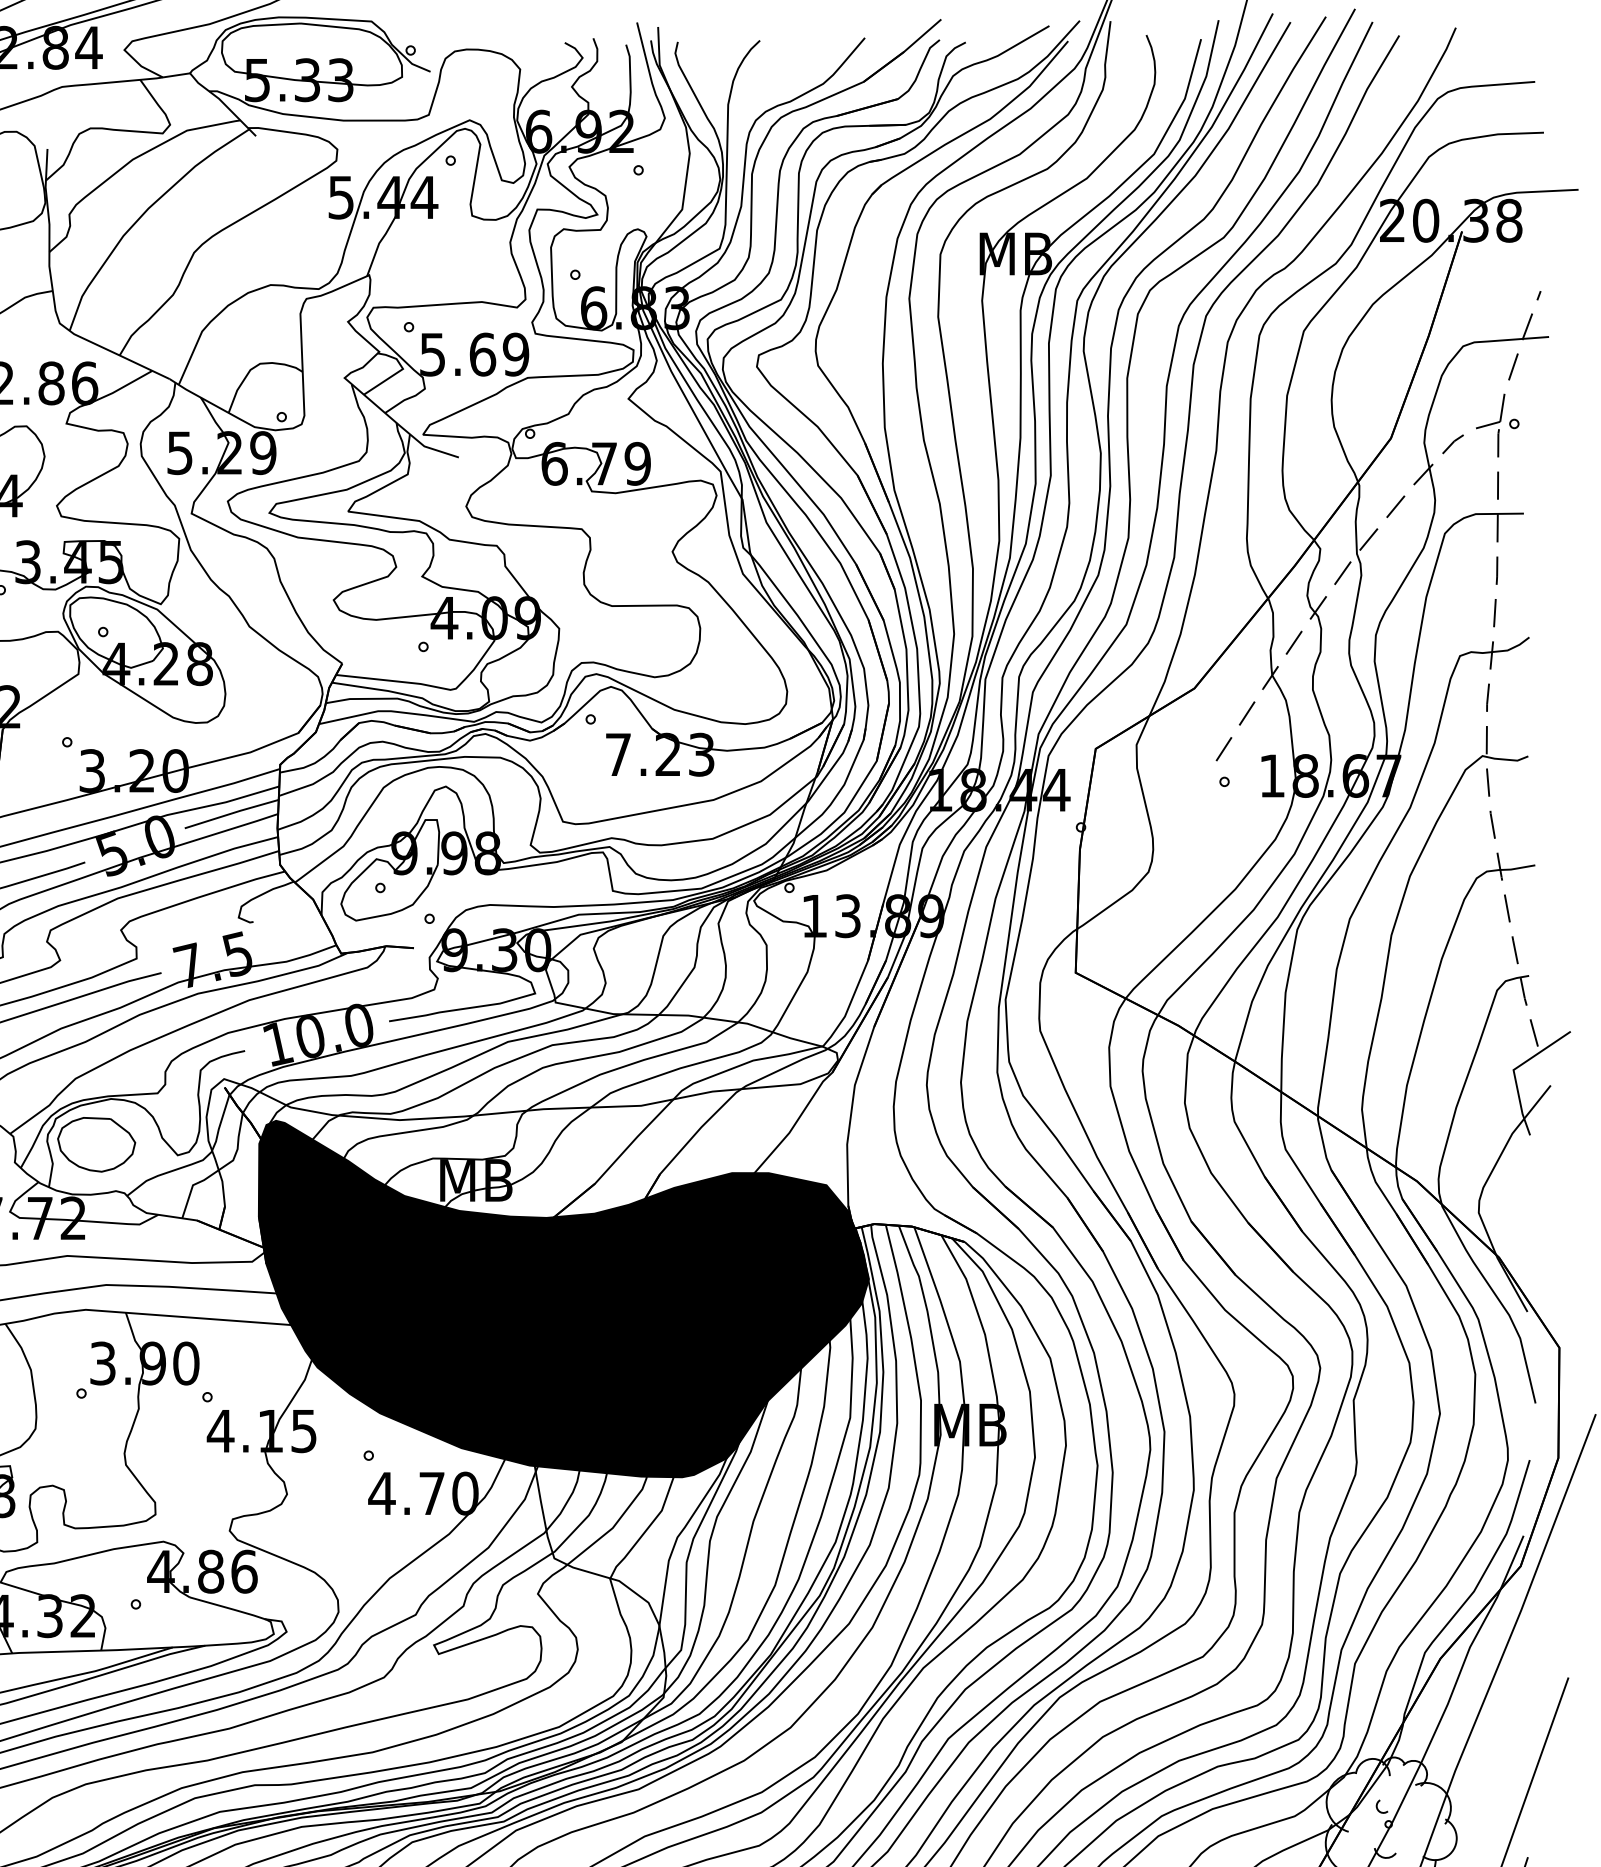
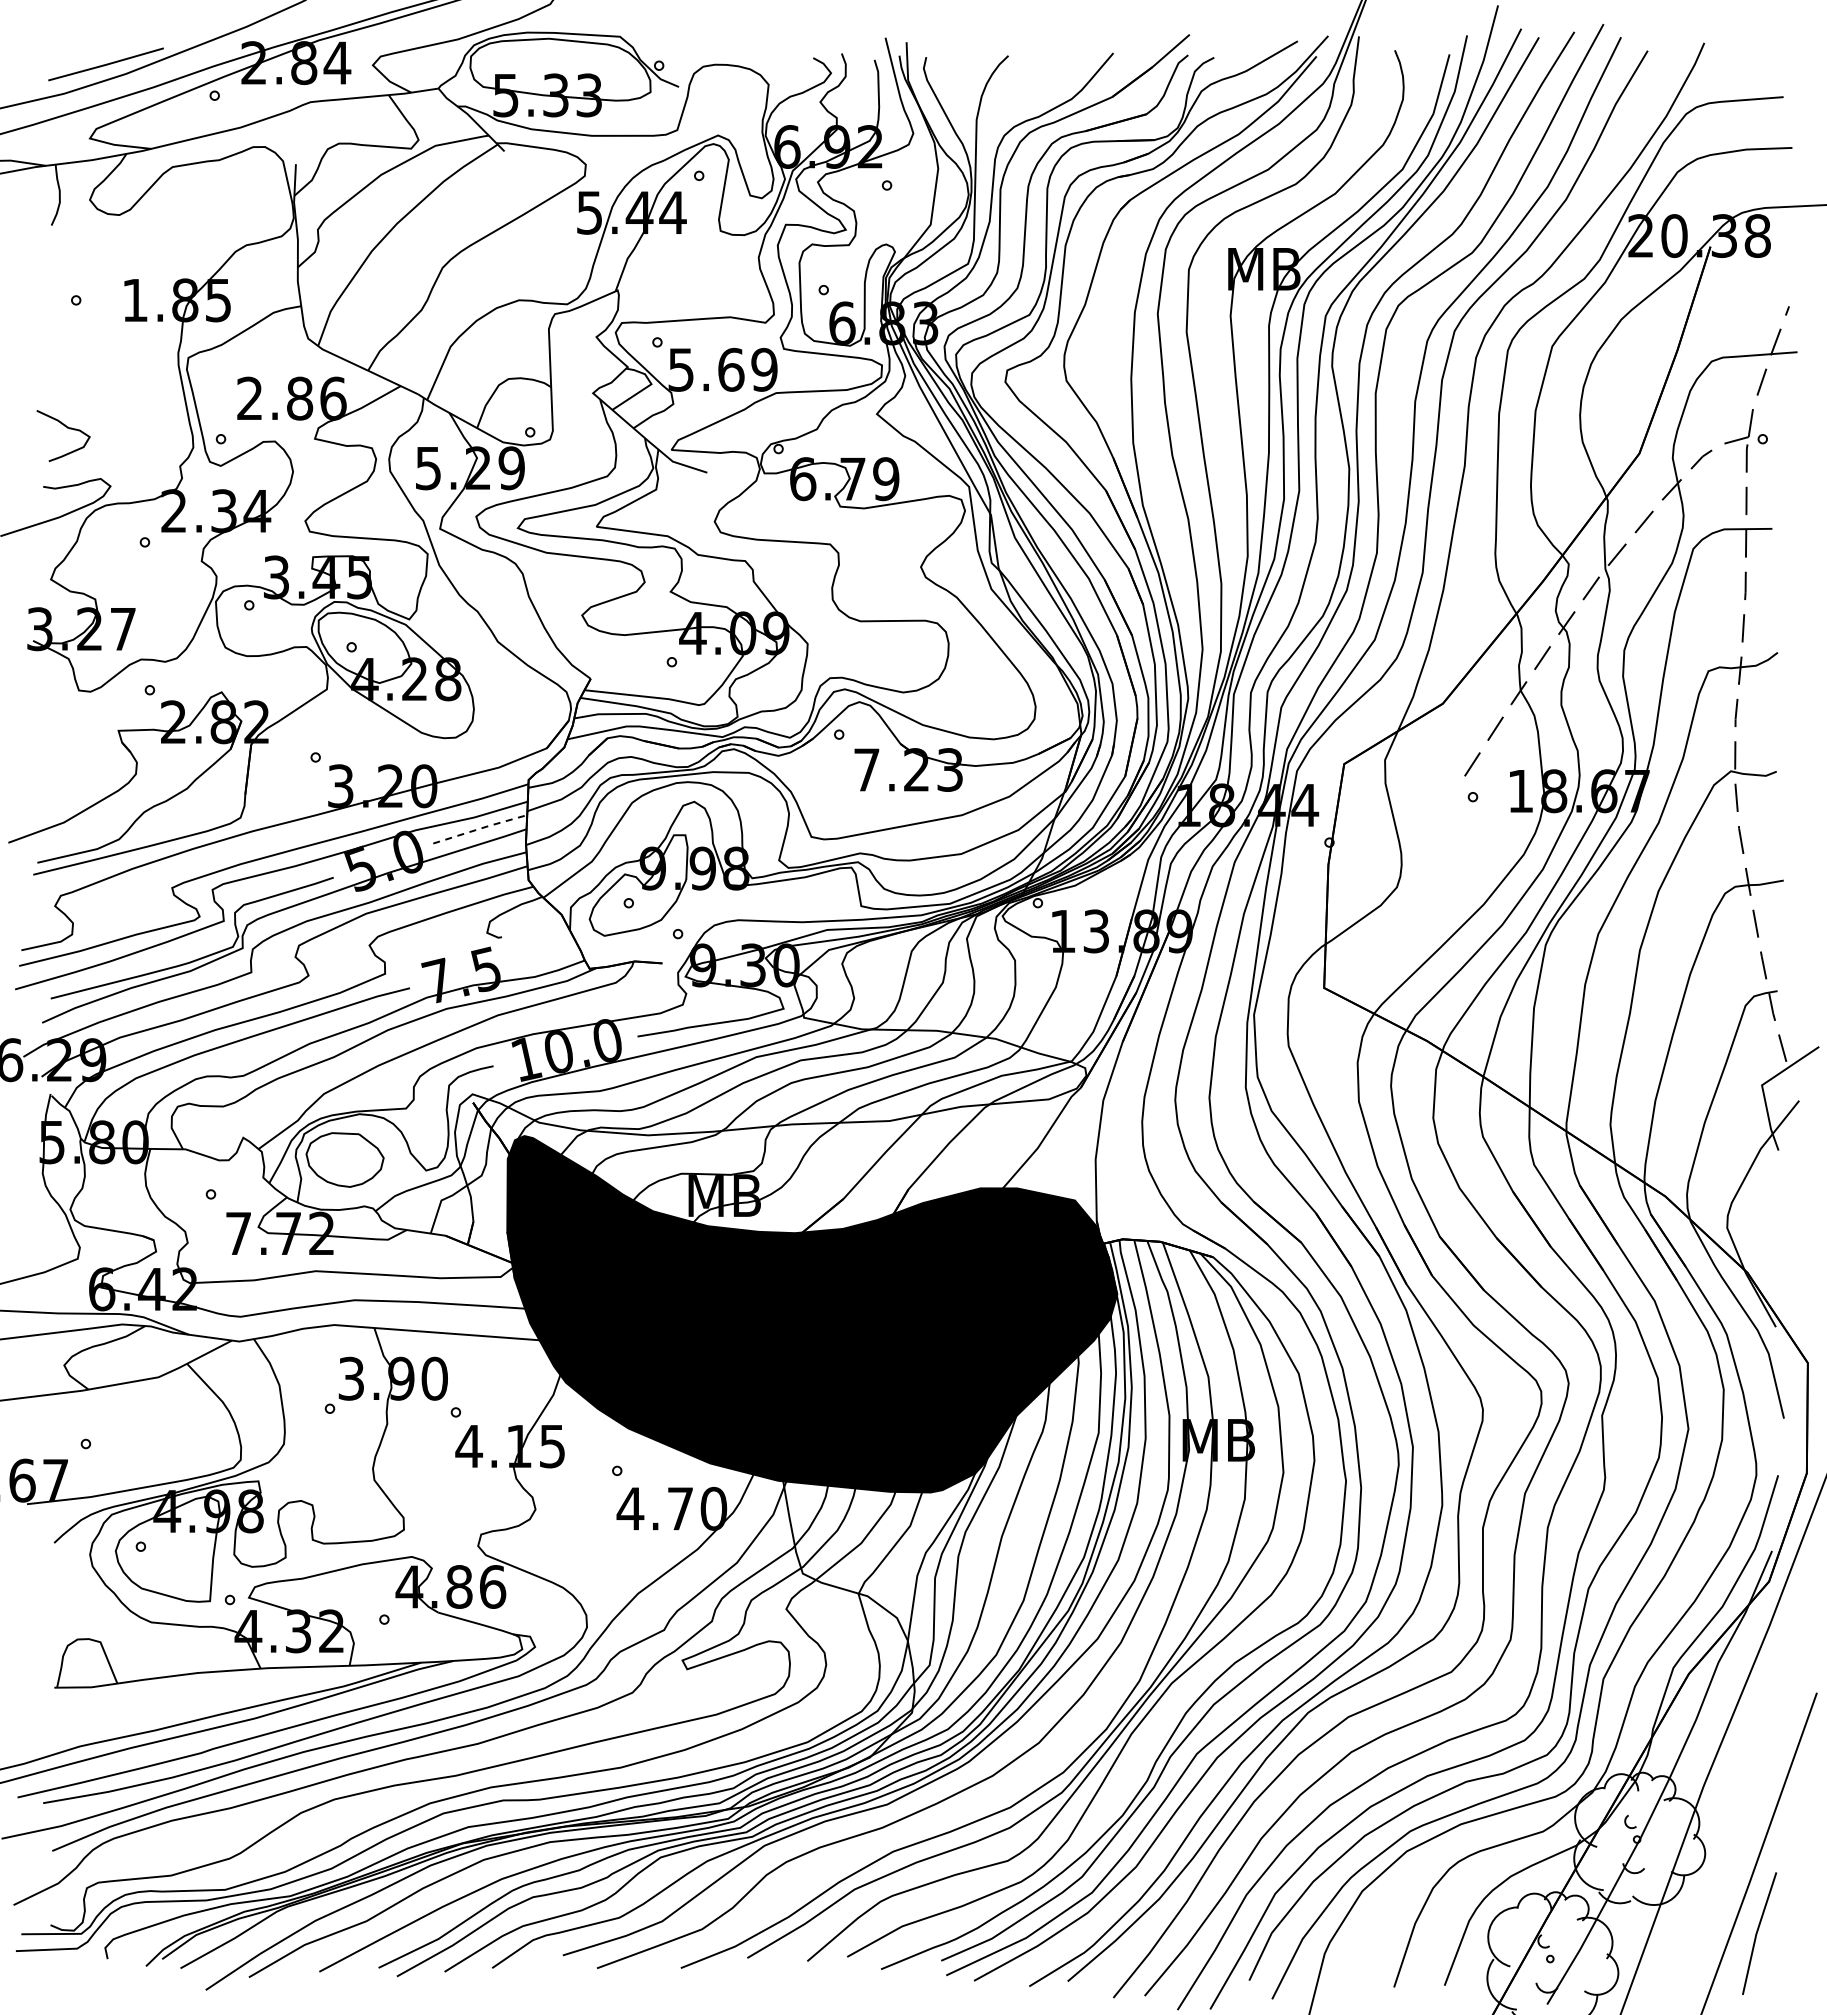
line: (232, 813) -> (480, 828), solid -> dashed

